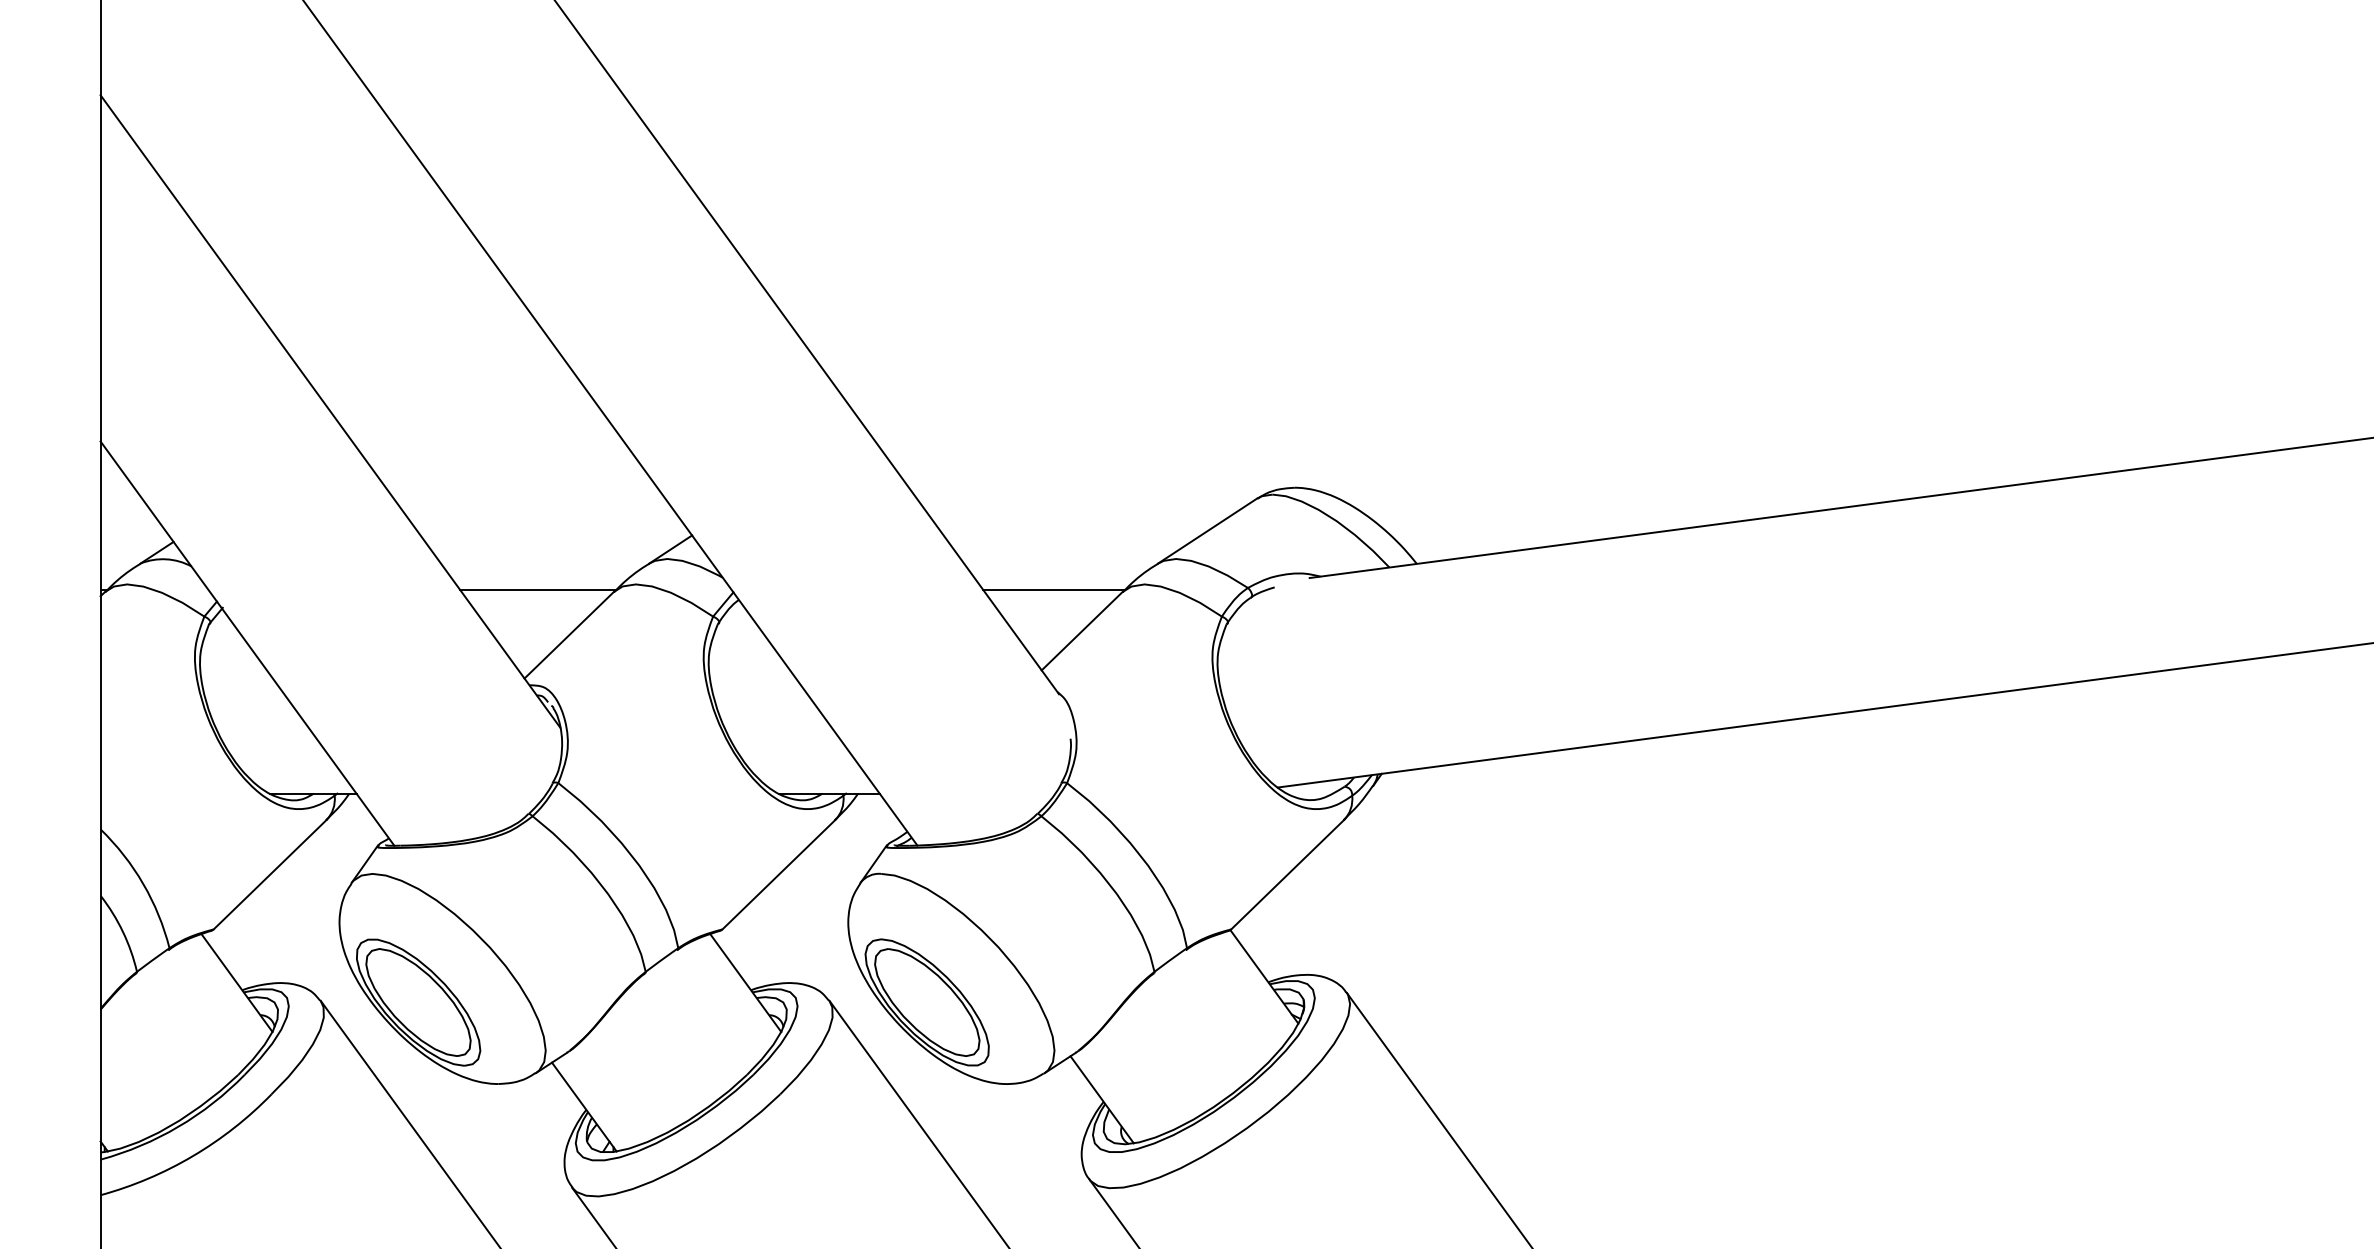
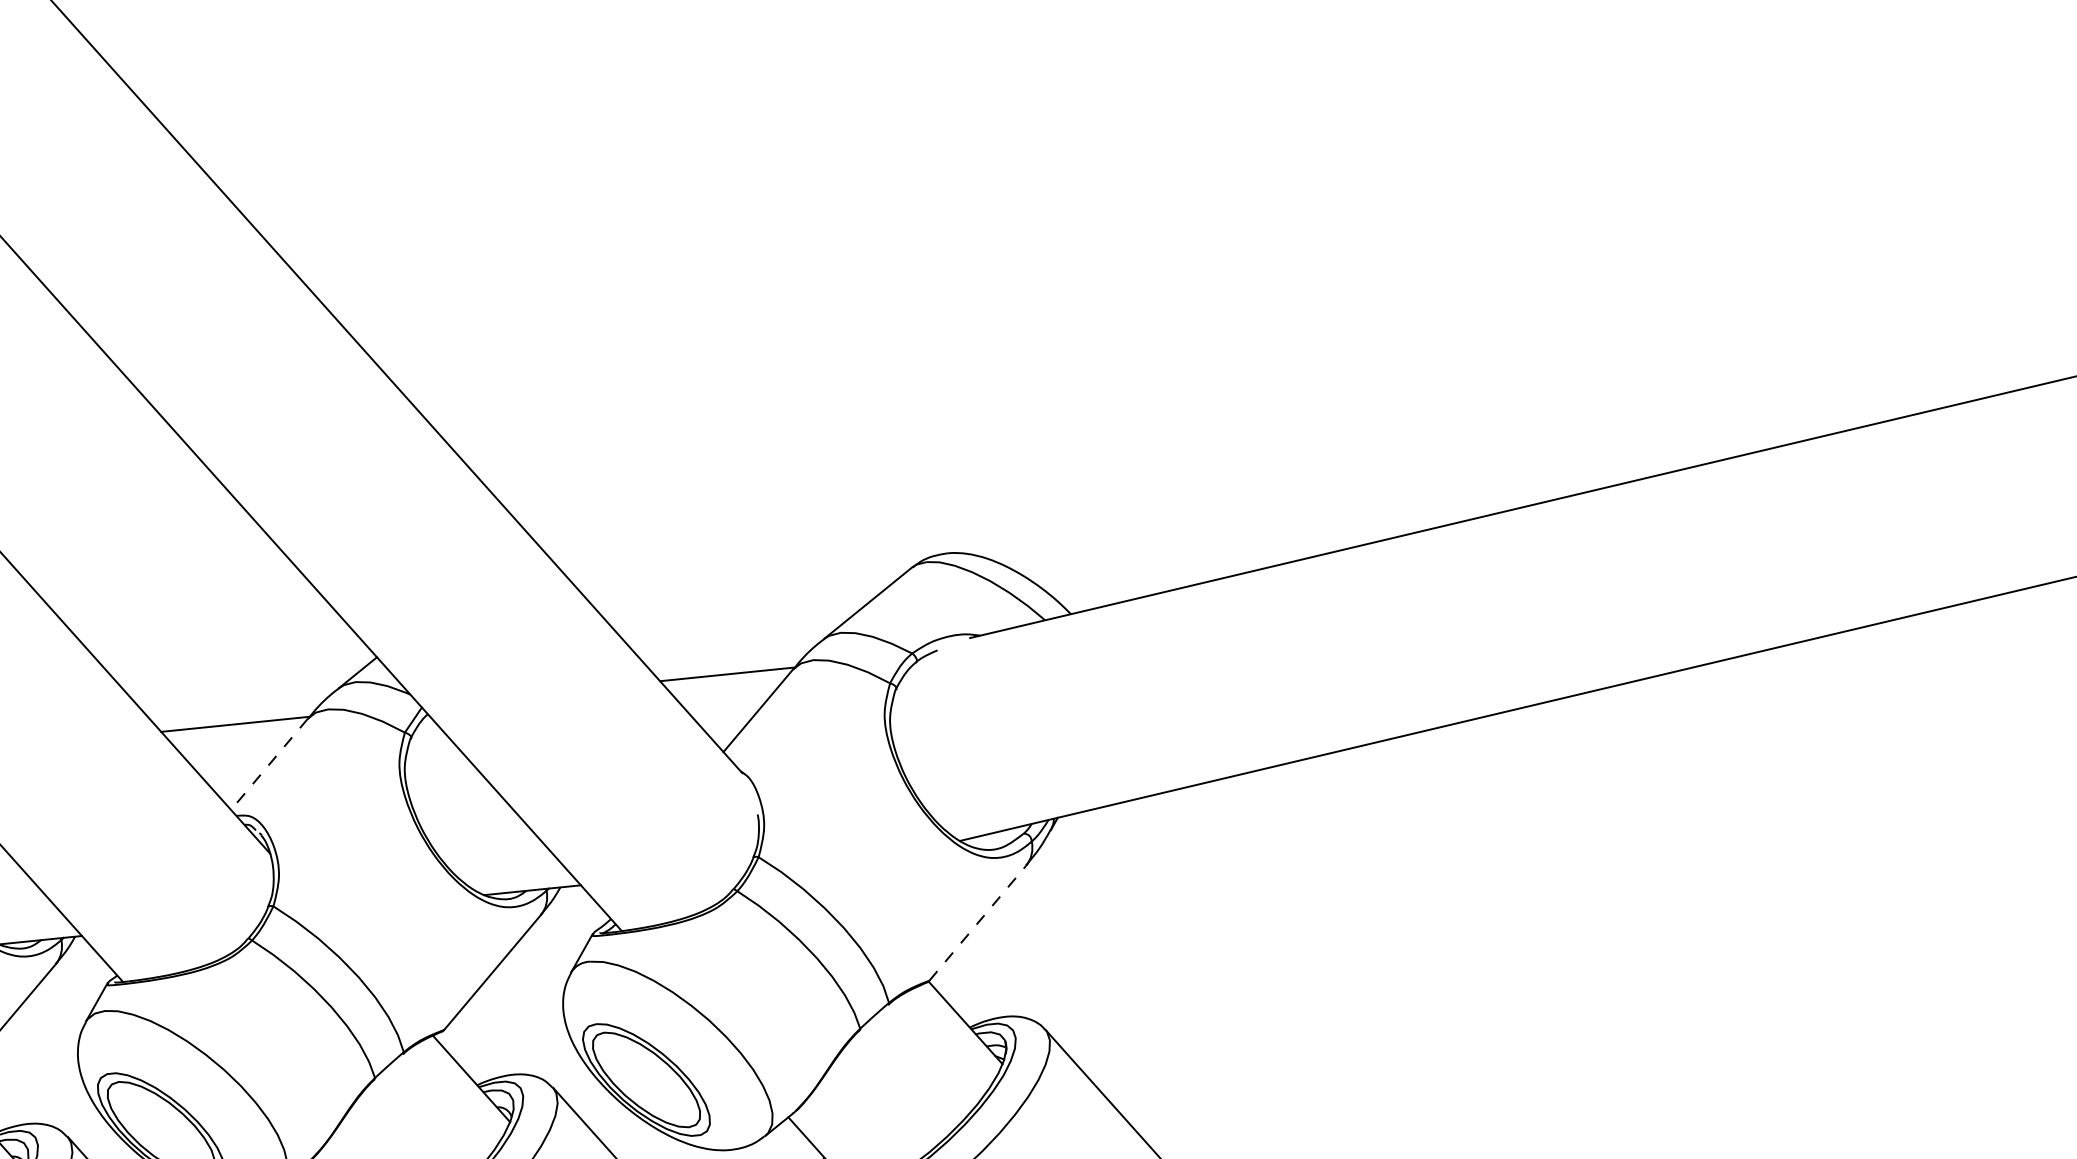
line: (568, 635) -> (268, 764), solid -> dashed
line: (1287, 874) -> (977, 922), solid -> dashed

